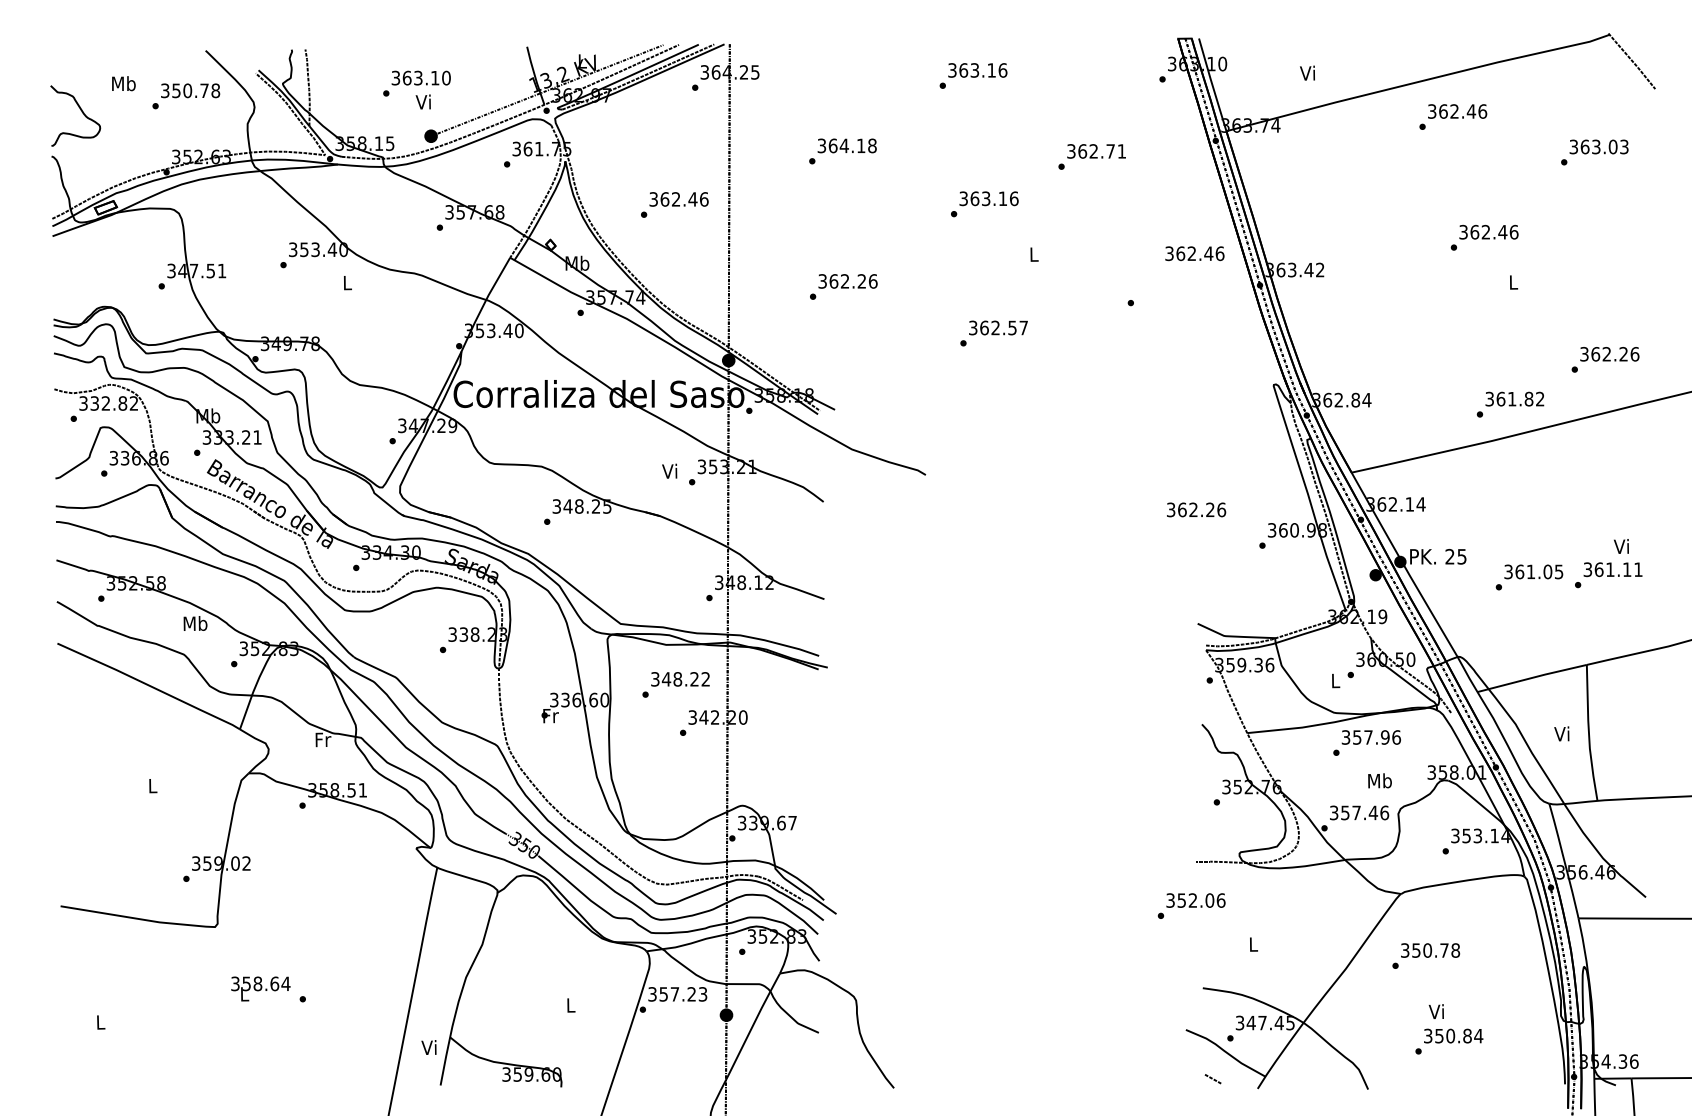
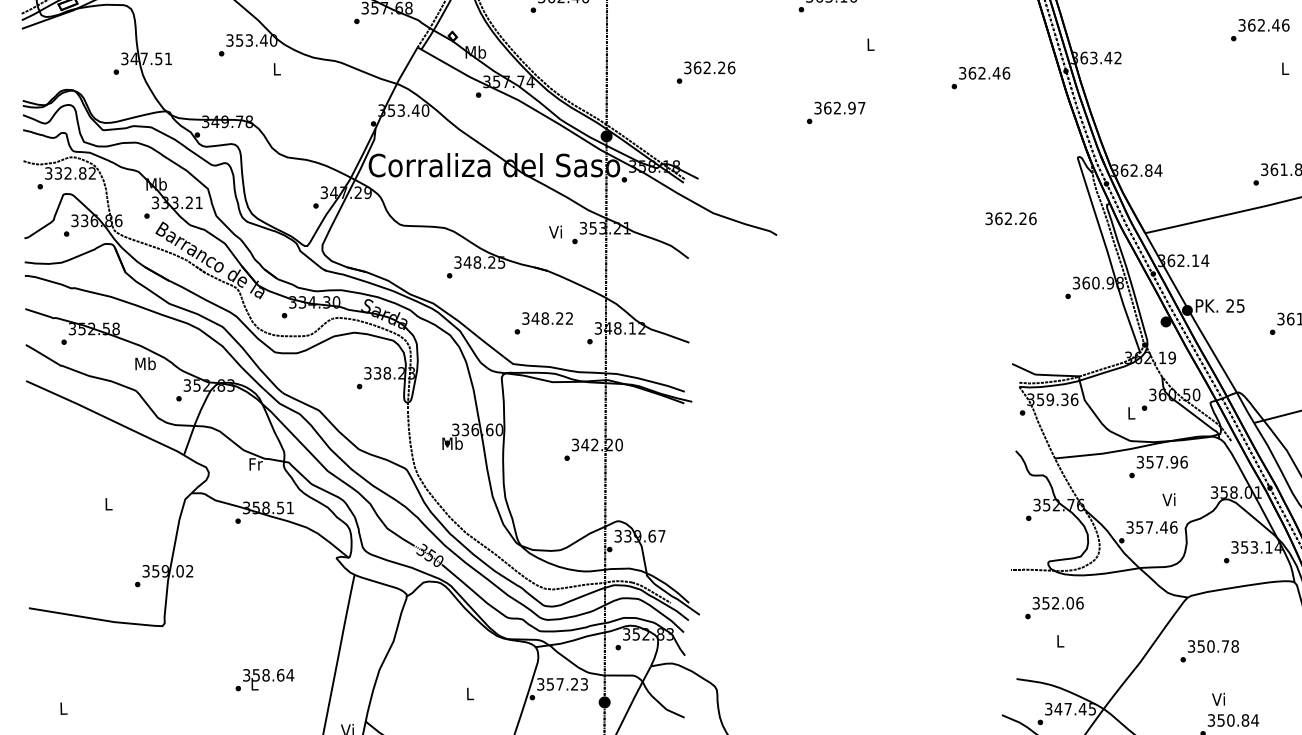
text: (1194, 253) -> (984, 73), moved
text: (1012, 327) -> (851, 107), 362.57 -> 362.97
text: (1196, 509) -> (1011, 218), moved
text: (675, 684) -> (543, 323), moved
text: (550, 715) -> (452, 443), Fr -> Mb
text: (1379, 780) -> (1169, 499), Mb -> Vi
text: (1191, 905) -> (1054, 607), moved
text: (260, 988) -> (268, 679), moved

